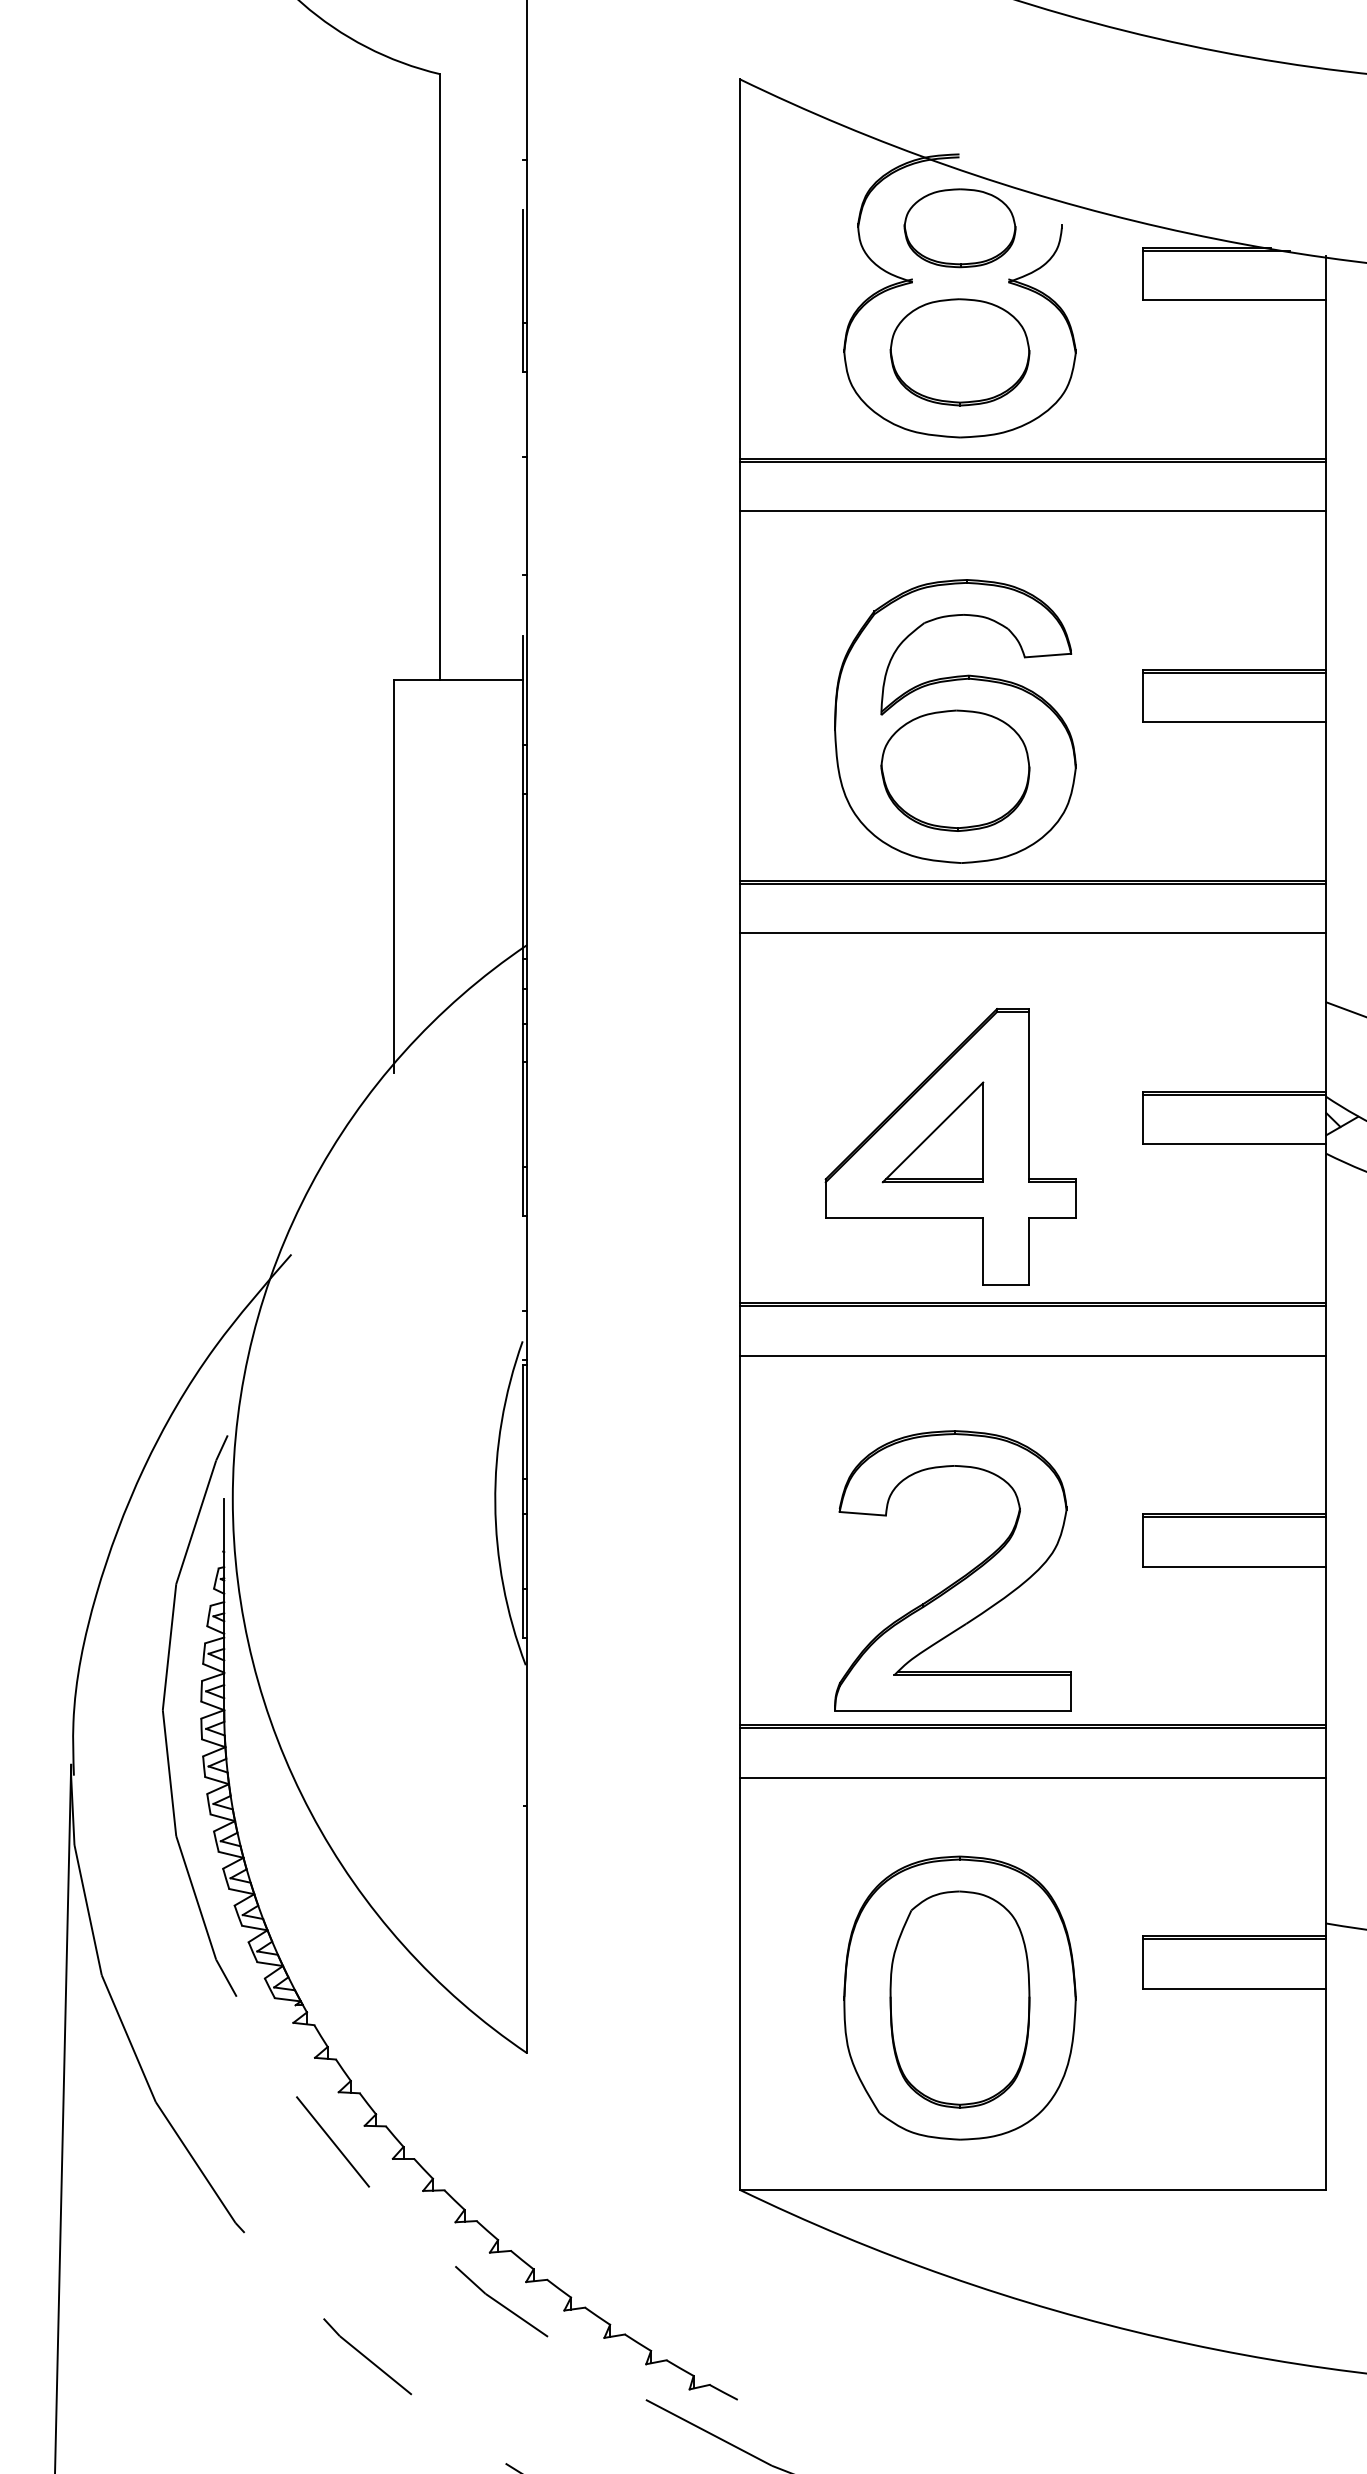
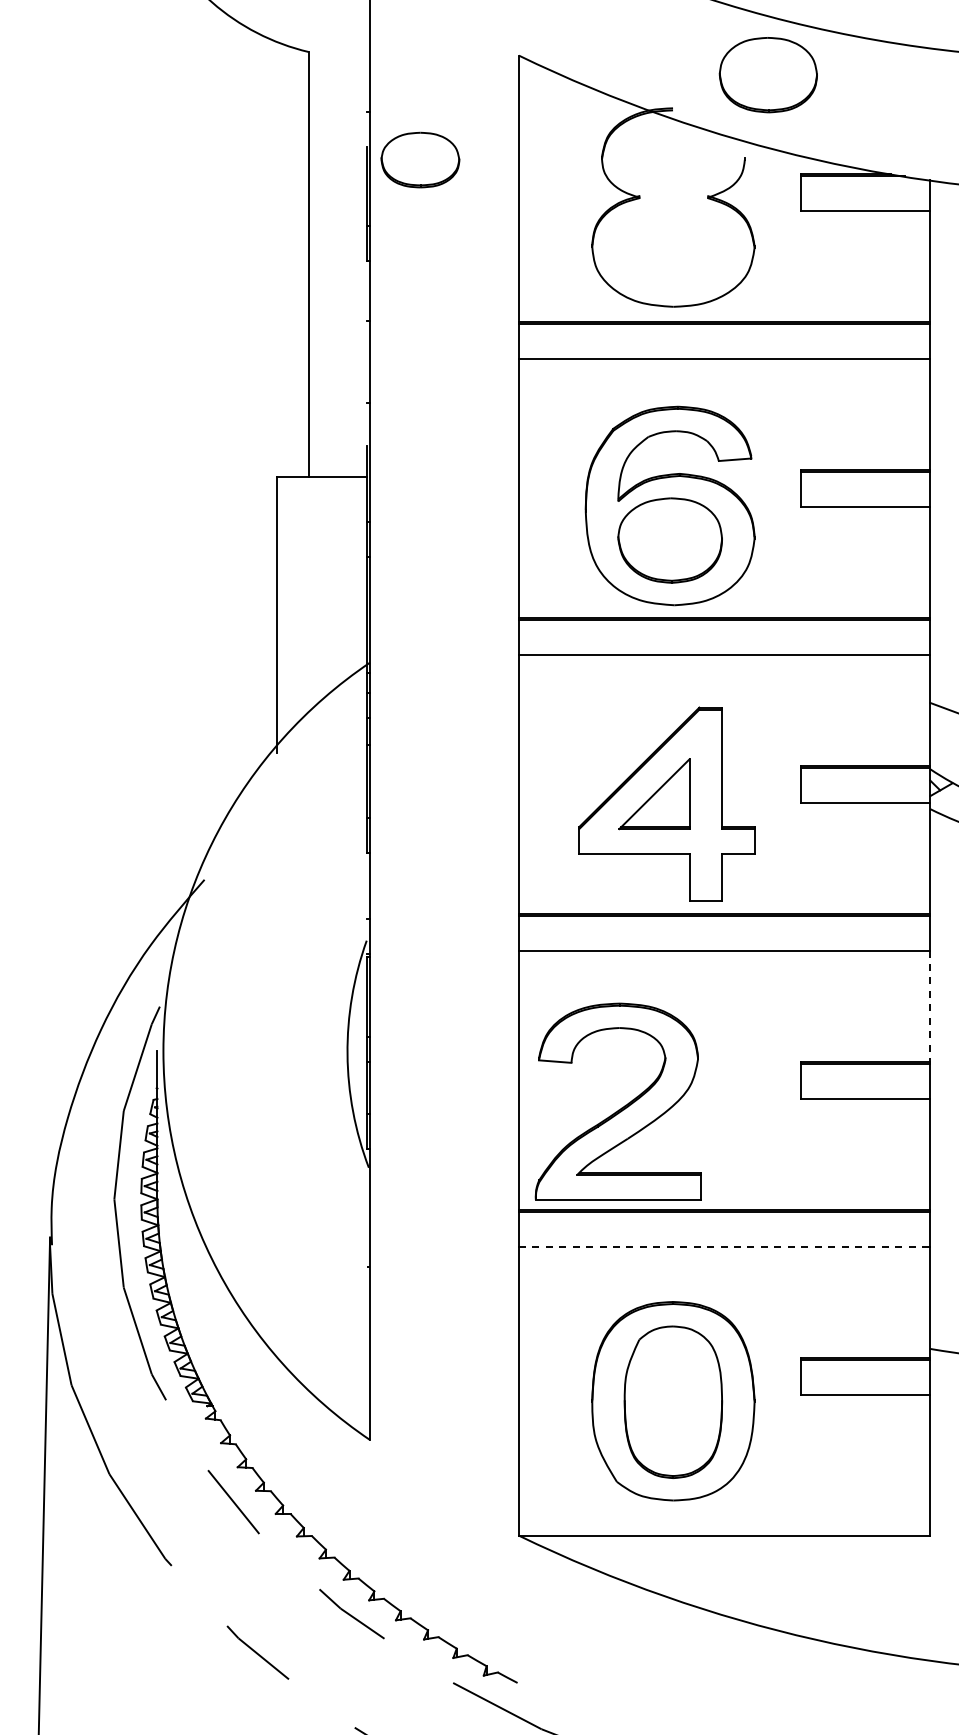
part: (960, 227) -> (420, 159), moved
part: (958, 352) -> (767, 75), moved
line: (1326, 1435) -> (930, 1006), solid -> dashed
part: (957, 1579) -> (621, 1107), moved
line: (1032, 1777) -> (724, 1246), solid -> dashed

